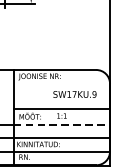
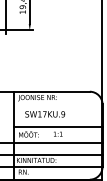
text: (75, 94) -> (45, 114), moved
line: (62, 125) -> (58, 142), dashed -> solid

